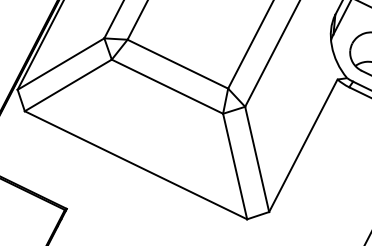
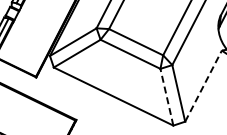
line: (303, 144) -> (203, 85), solid -> dashed
line: (234, 165) -> (166, 96), solid -> dashed

